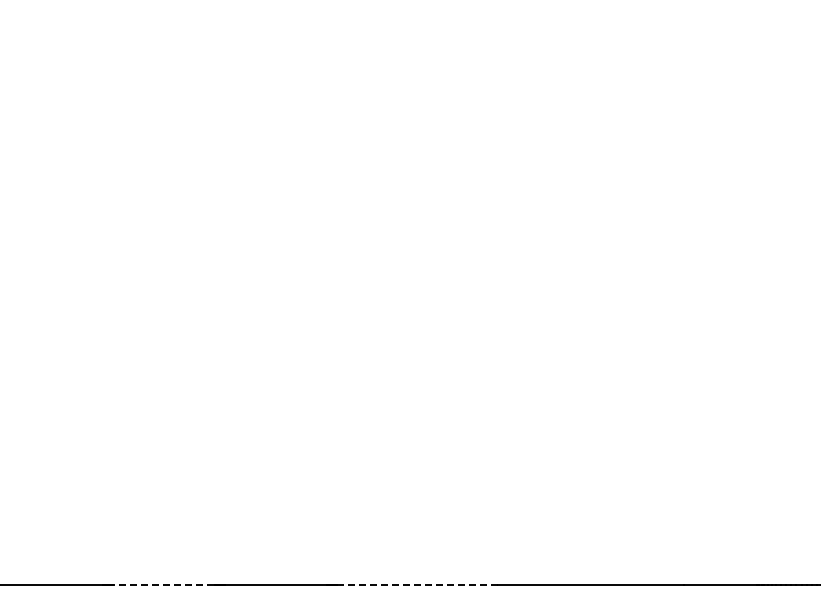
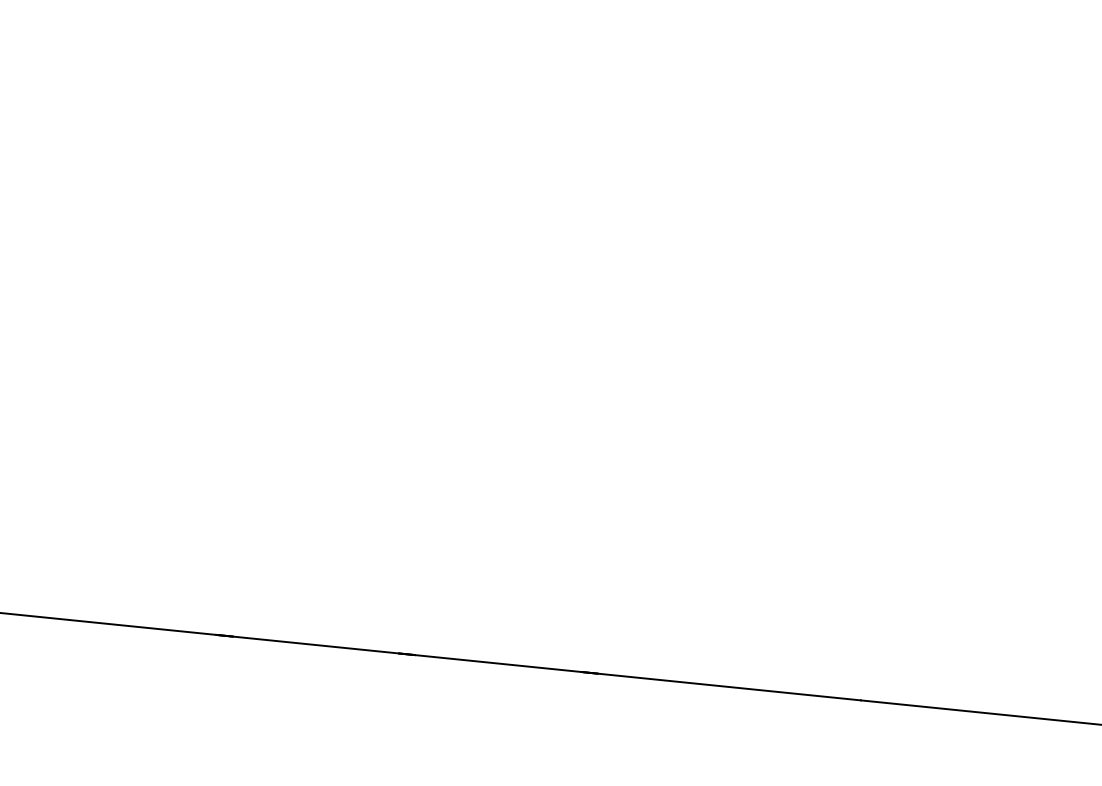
line: (163, 584) -> (314, 644), dashed -> solid
line: (412, 584) -> (721, 685), dashed -> solid

